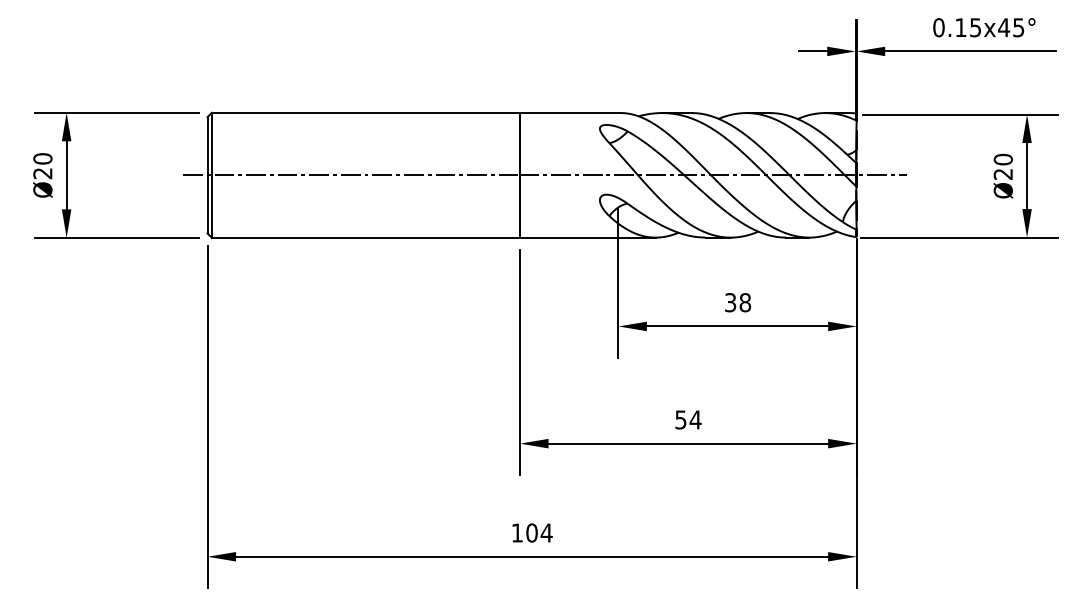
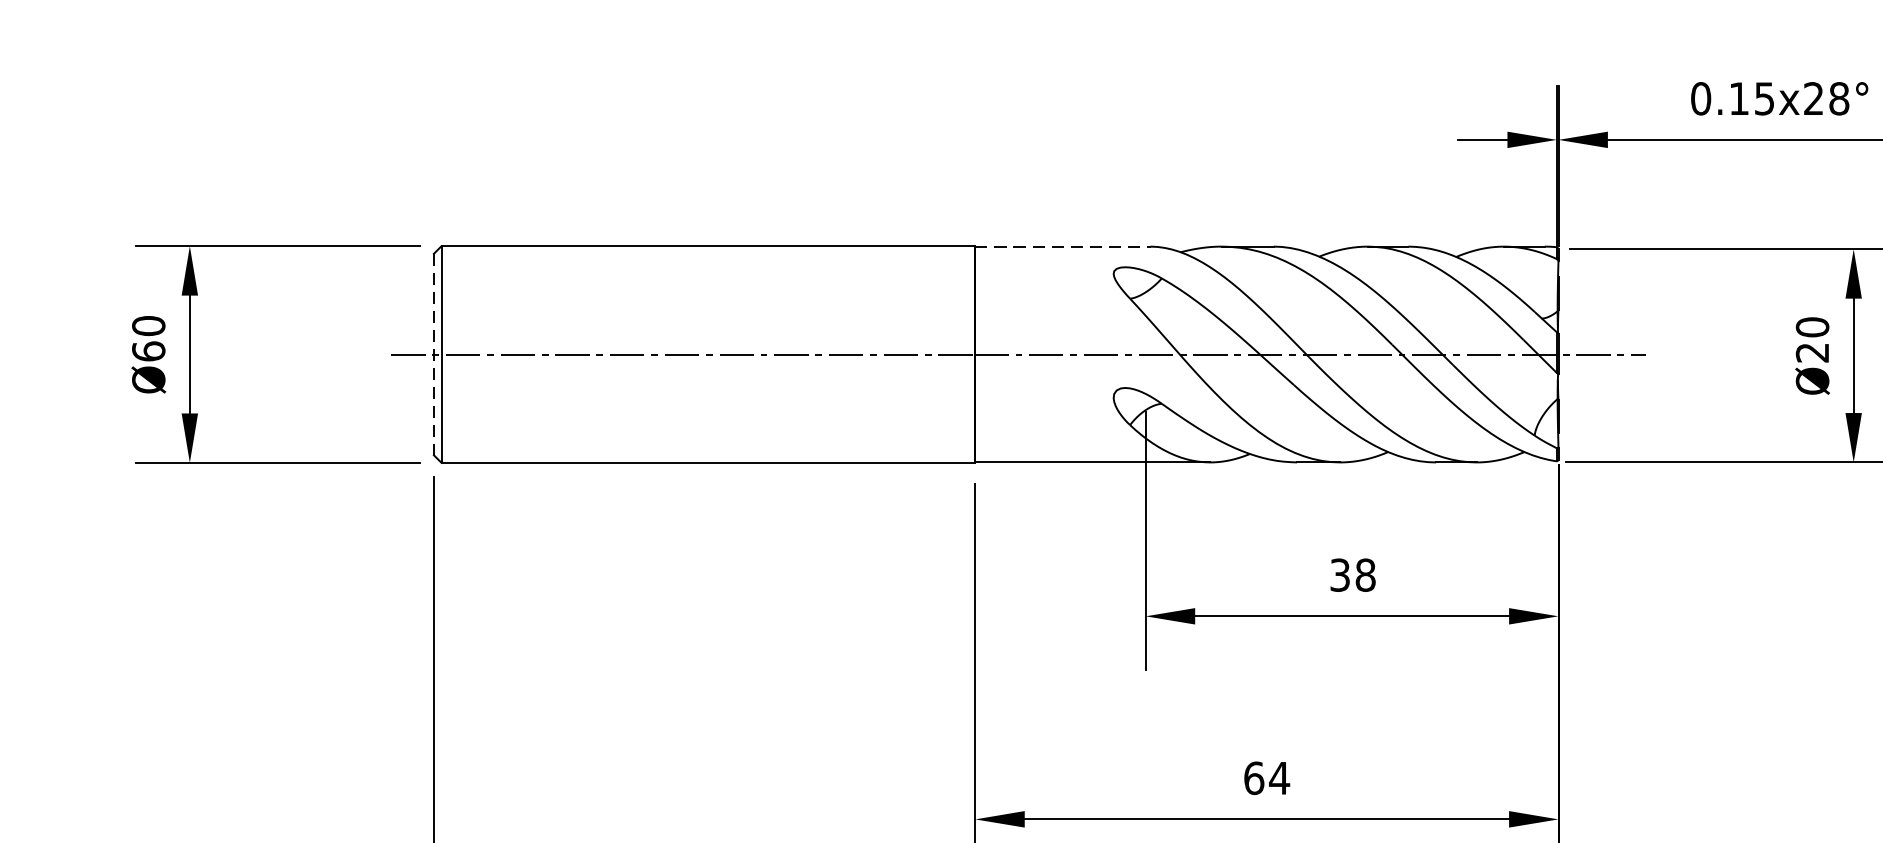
text: (1010, 27) -> (1825, 98), 0.15x45° -> 0.15x28°
line: (570, 113) -> (1062, 247), solid -> dashed
text: (42, 173) -> (148, 351), Ø20 -> Ø60
line: (207, 175) -> (433, 354), solid -> dashed
text: (680, 419) -> (1253, 777), 54 -> 64

